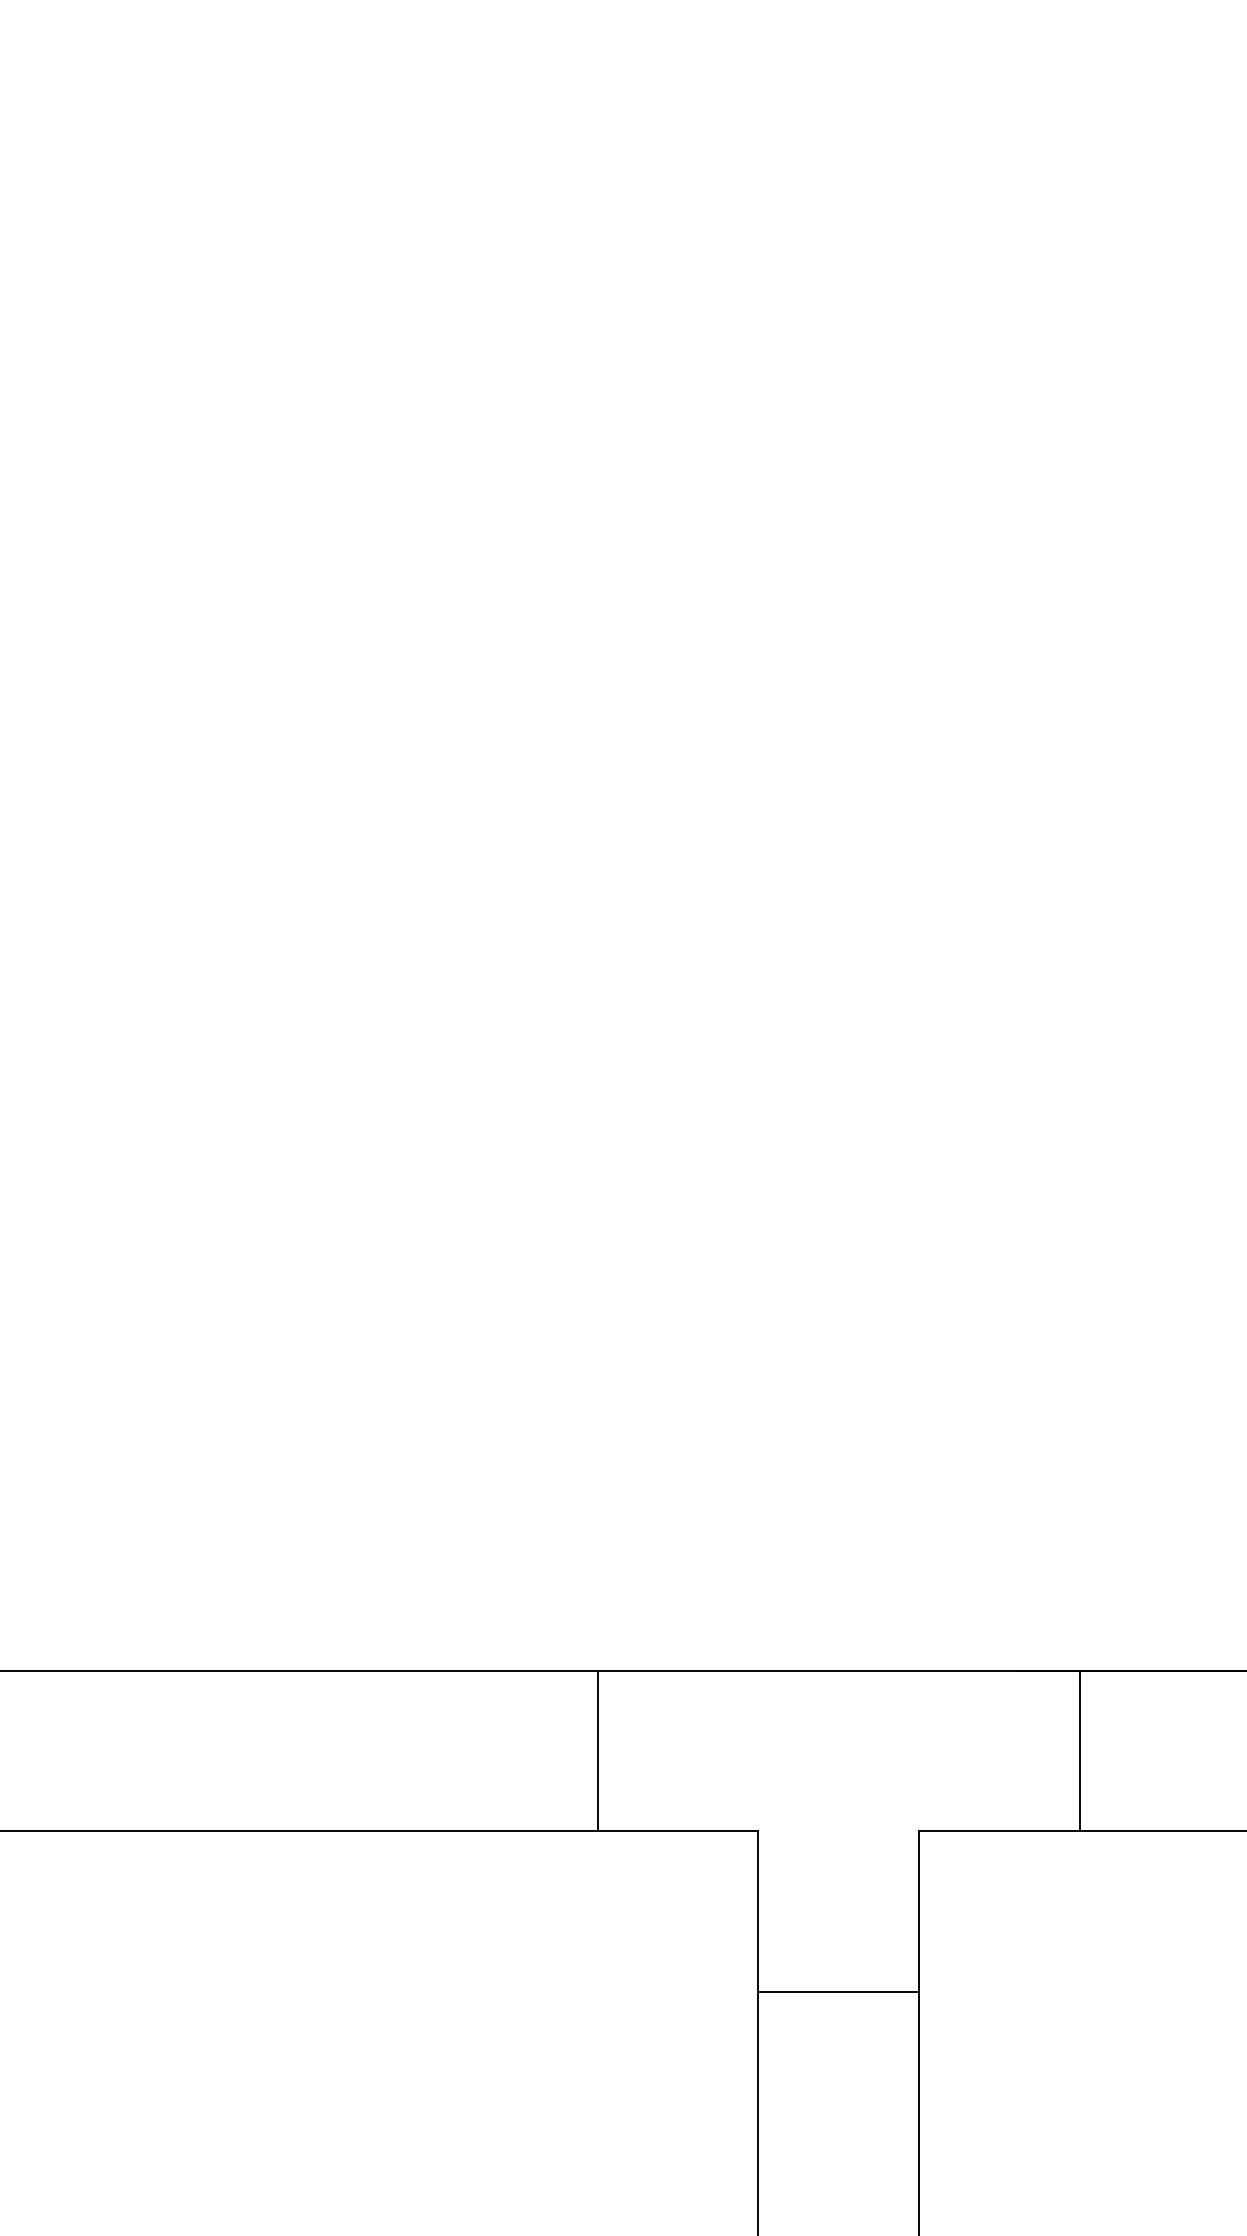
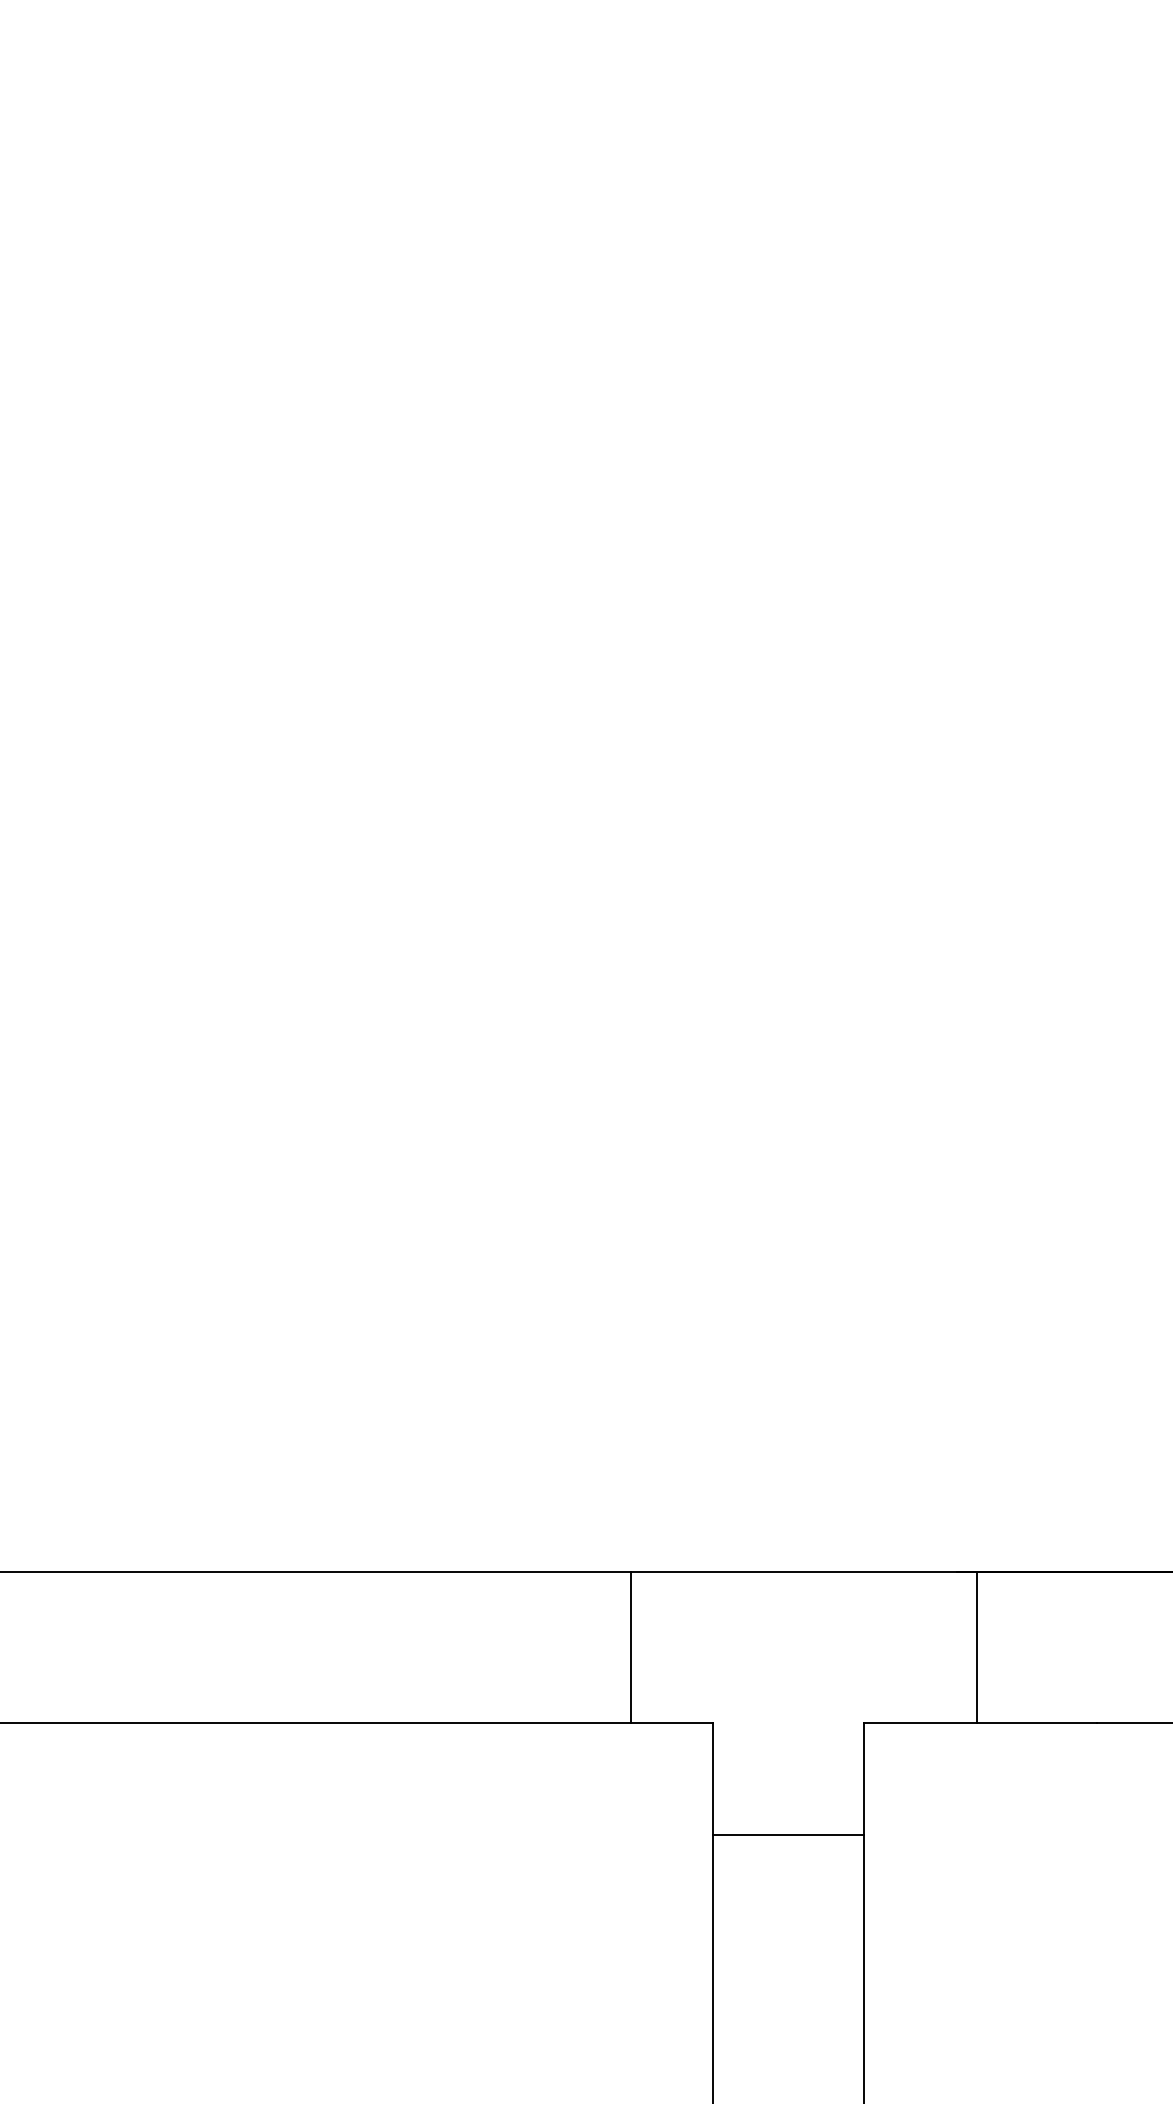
line: (597, 1750) -> (631, 1647), moved
line: (1079, 1750) -> (976, 1647), moved
line: (838, 1992) -> (788, 1835), moved

